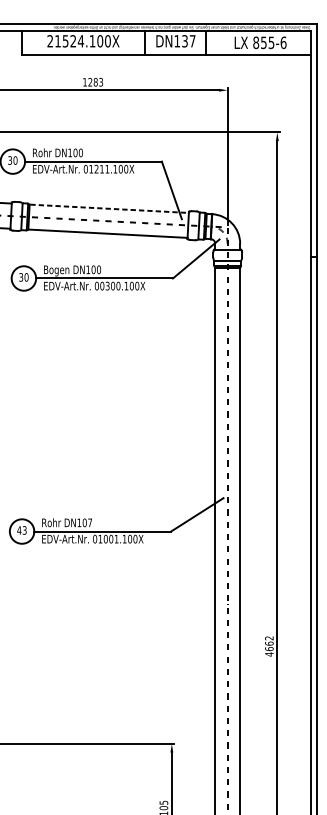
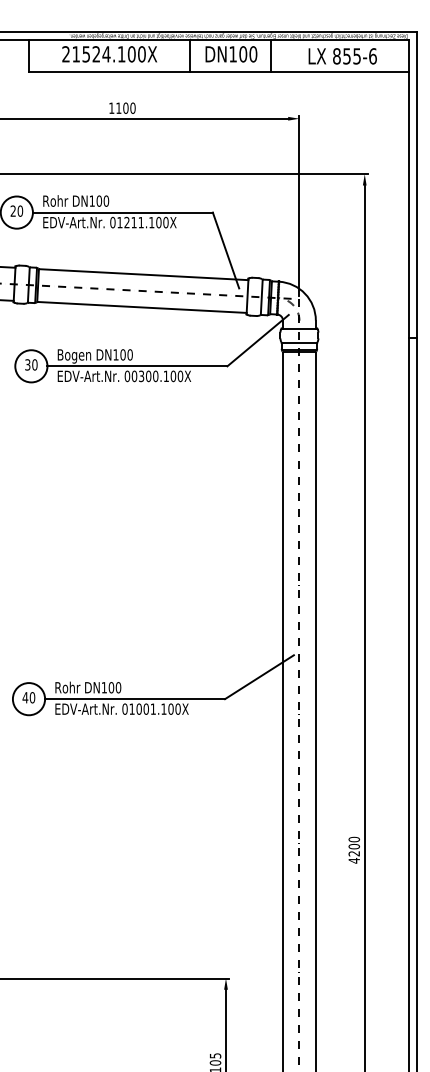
text: (188, 41) -> (248, 54), DN137 -> DN100
text: (95, 81) -> (125, 107), 1283 -> 1100
text: (9, 160) -> (12, 211), 30 -> 20
line: (109, 208) -> (144, 274), dashed -> solid
text: (90, 522) -> (118, 687), DN107 -> DN100
text: (24, 530) -> (32, 697), 43 -> 40
text: (269, 643) -> (354, 846), 4662 -> 4200

